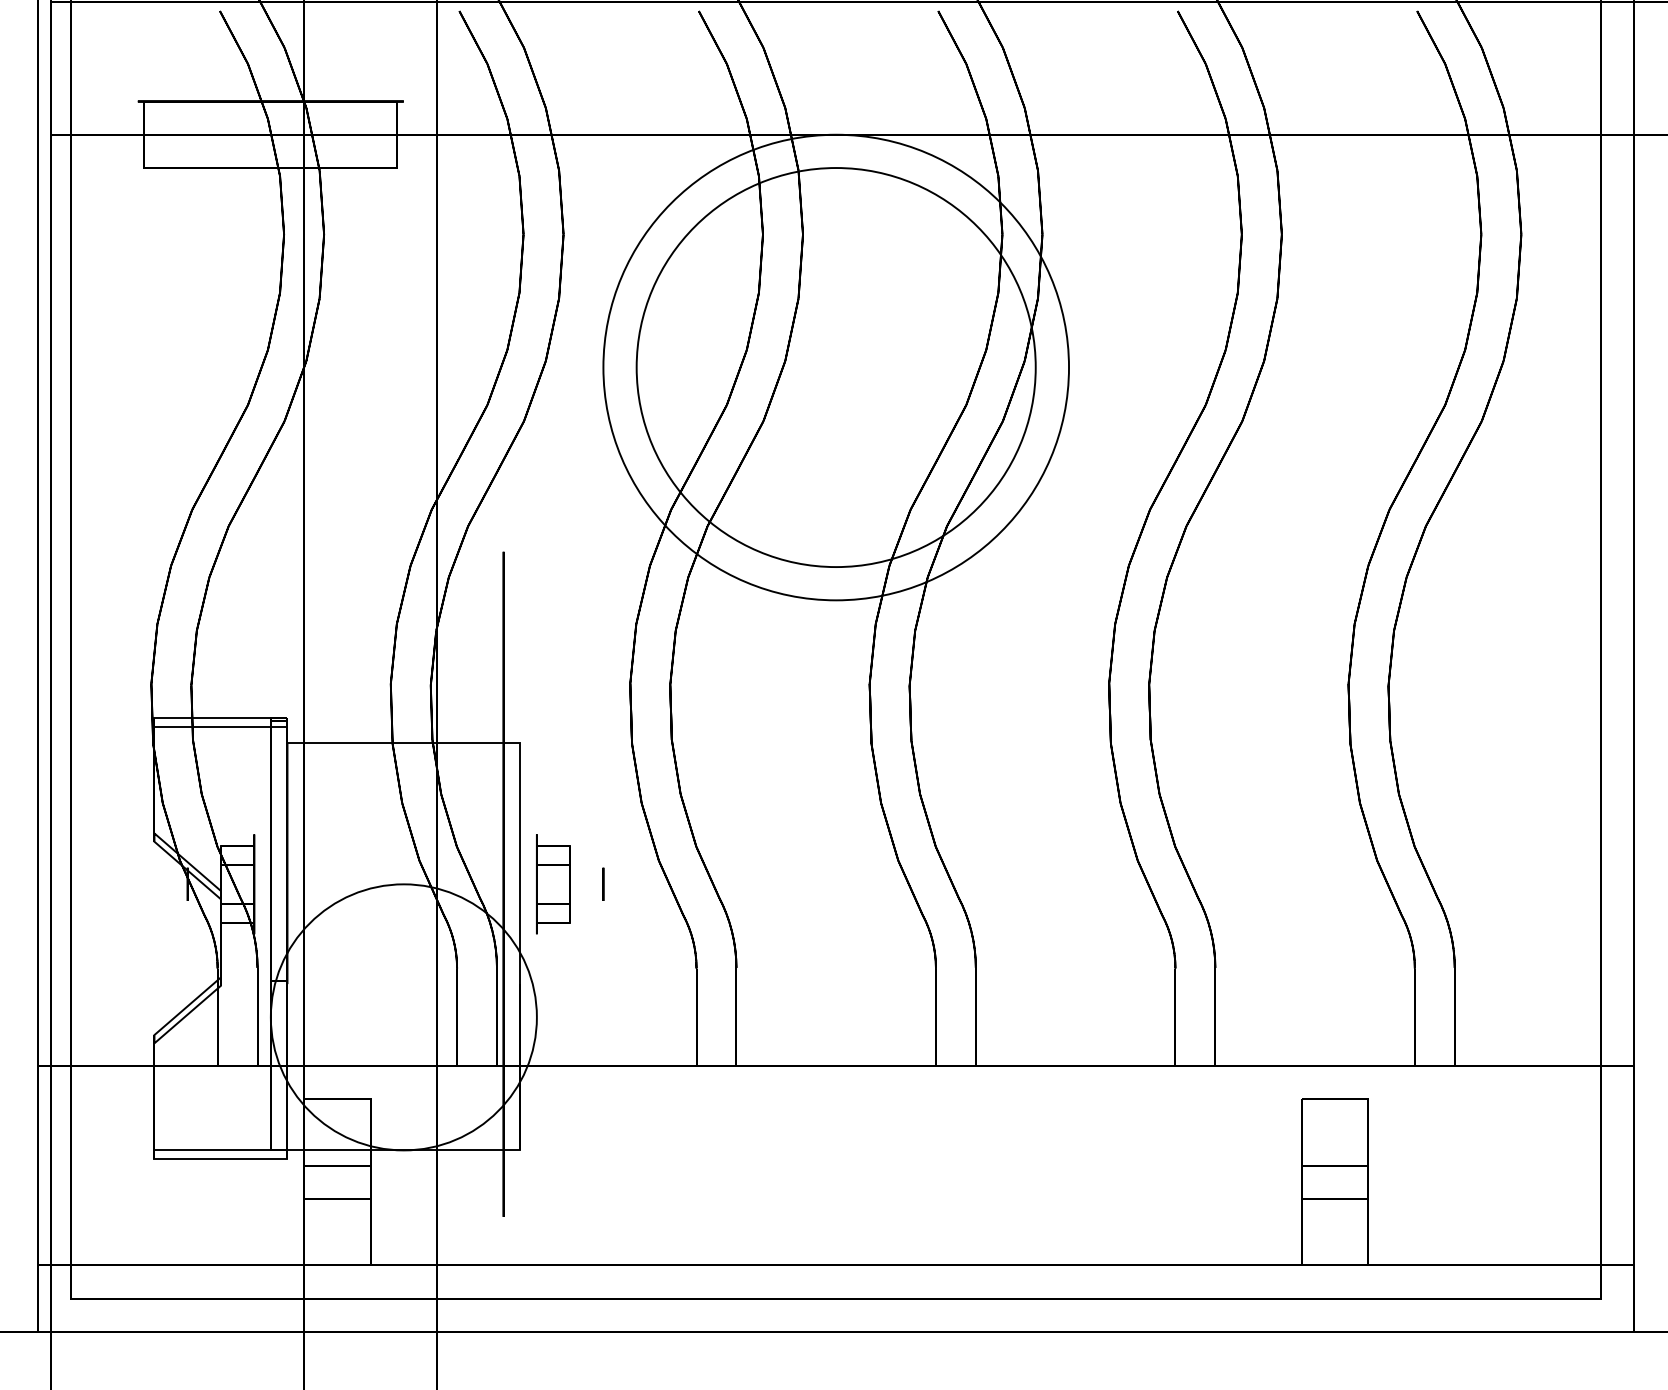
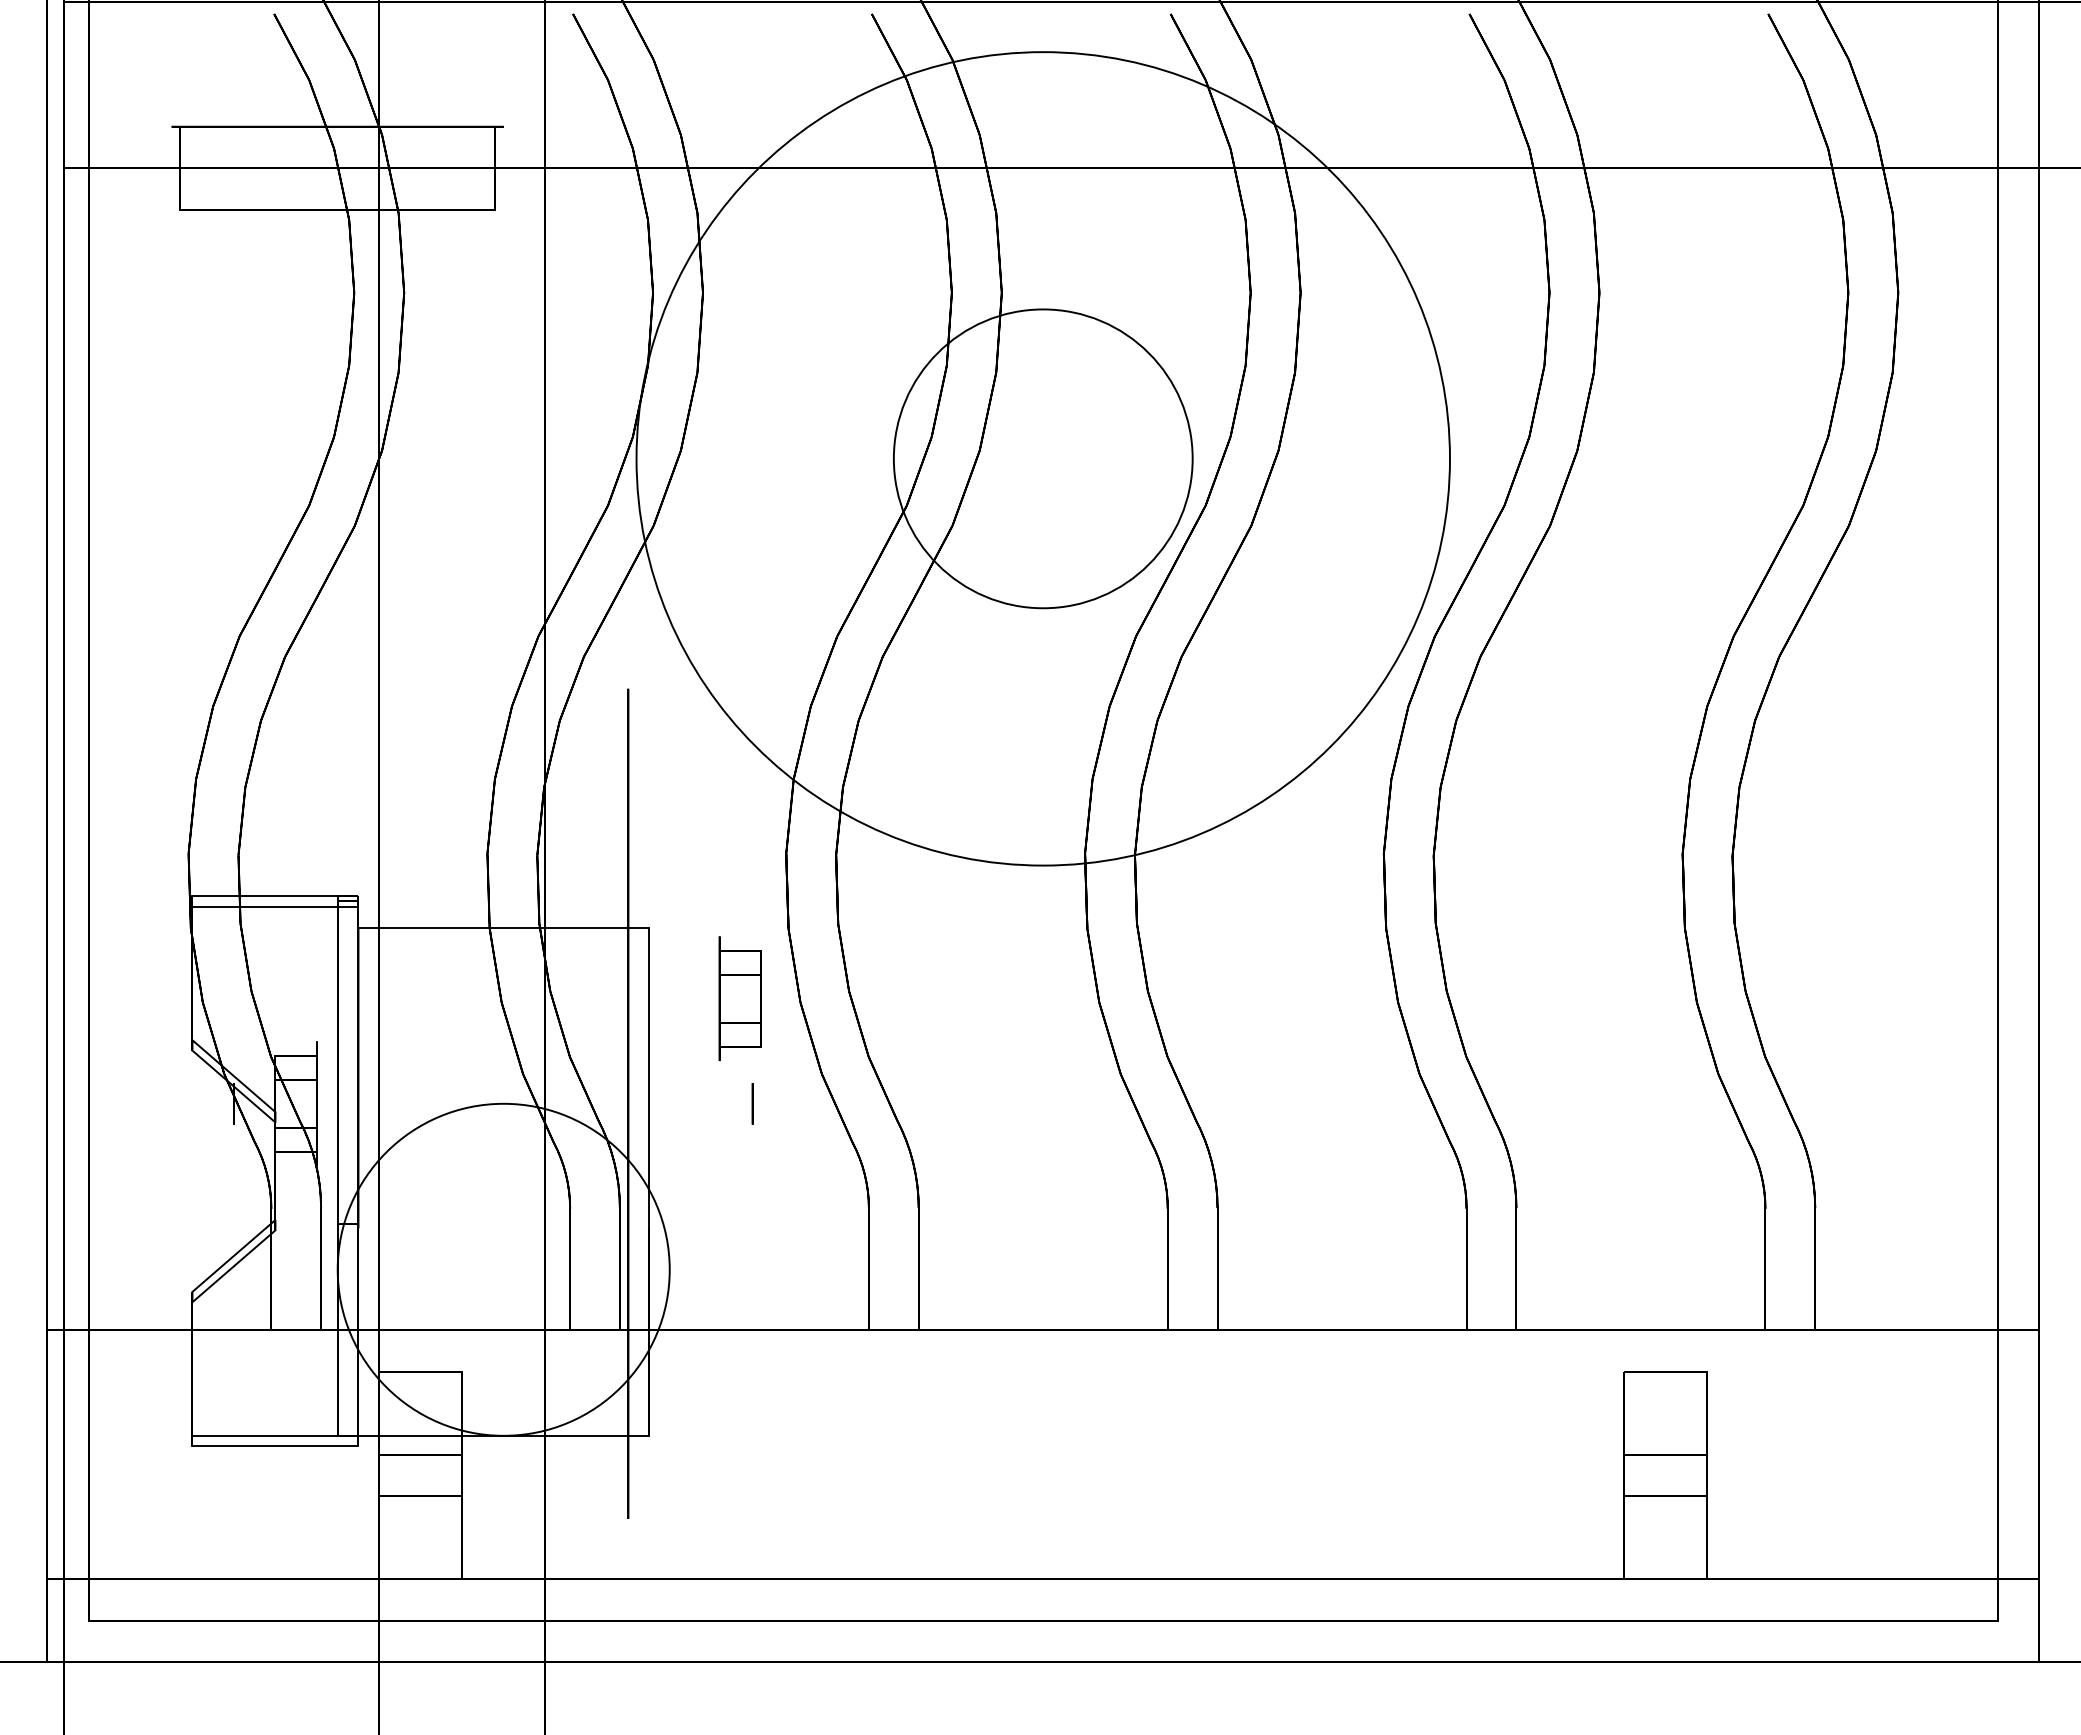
circle: (835, 367) -> (1042, 458), size x1.4
circle: (836, 367) -> (1043, 458), size x0.6
part: (552, 884) -> (739, 998), moved

